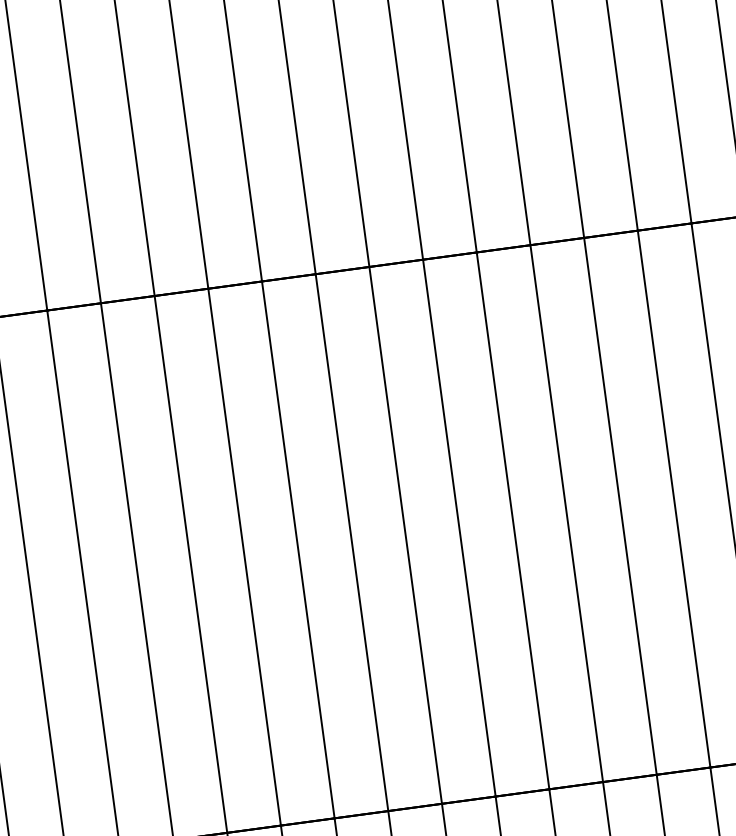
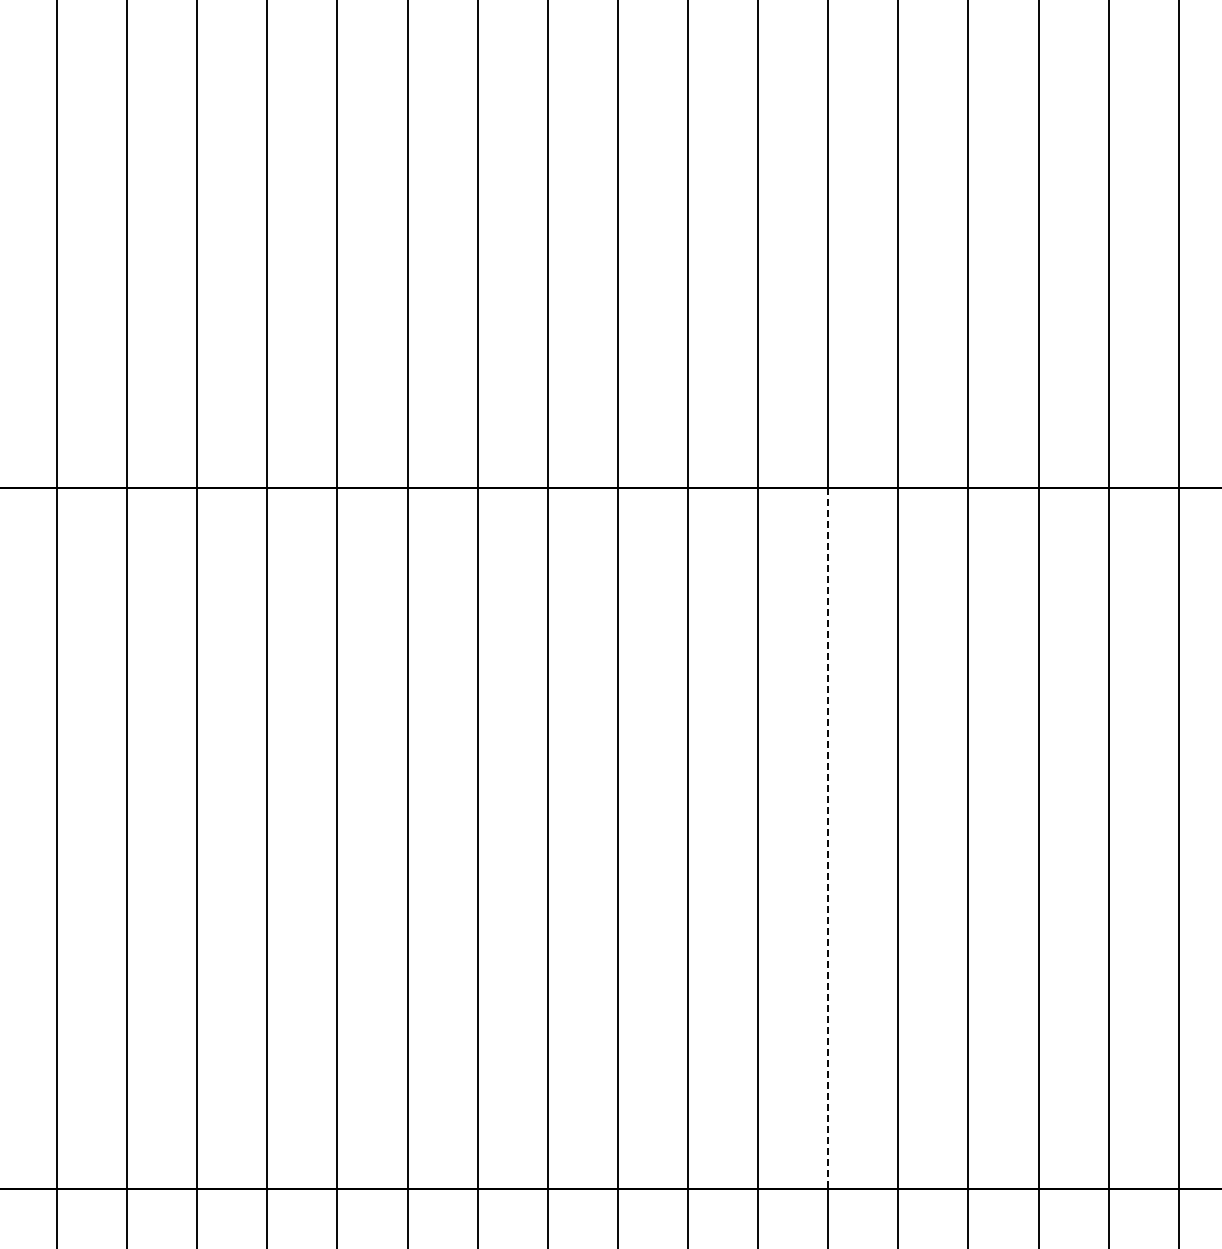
line: (513, 520) -> (828, 838), solid -> dashed

